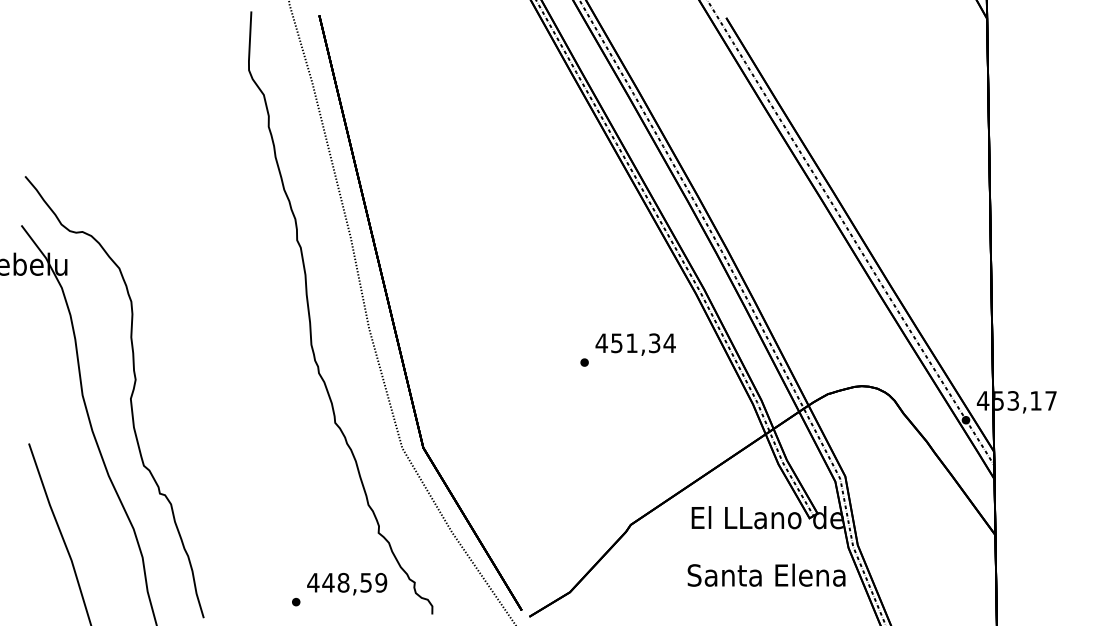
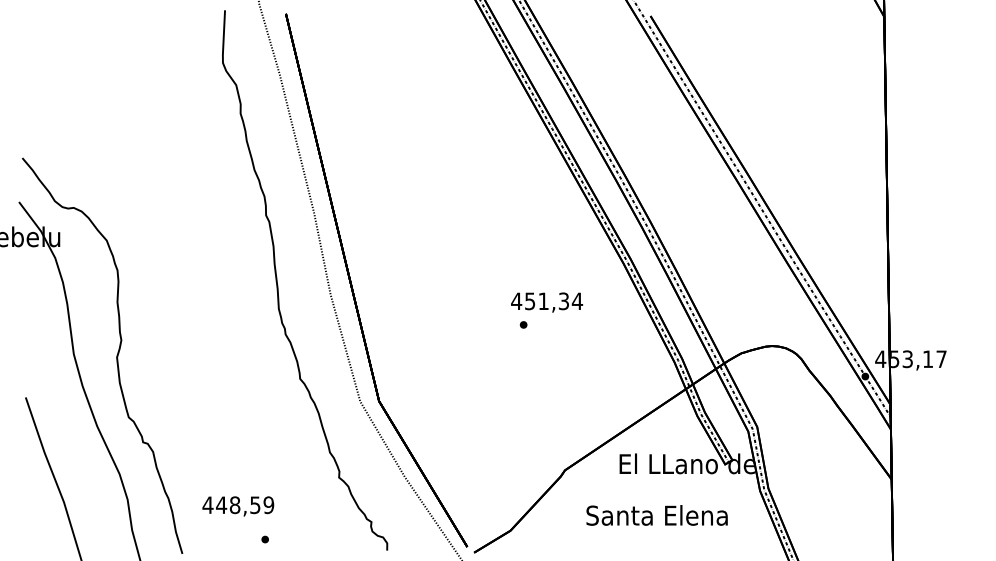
text: (635, 344) -> (546, 302), moved
text: (766, 574) -> (657, 514), moved
text: (347, 584) -> (238, 506), moved

